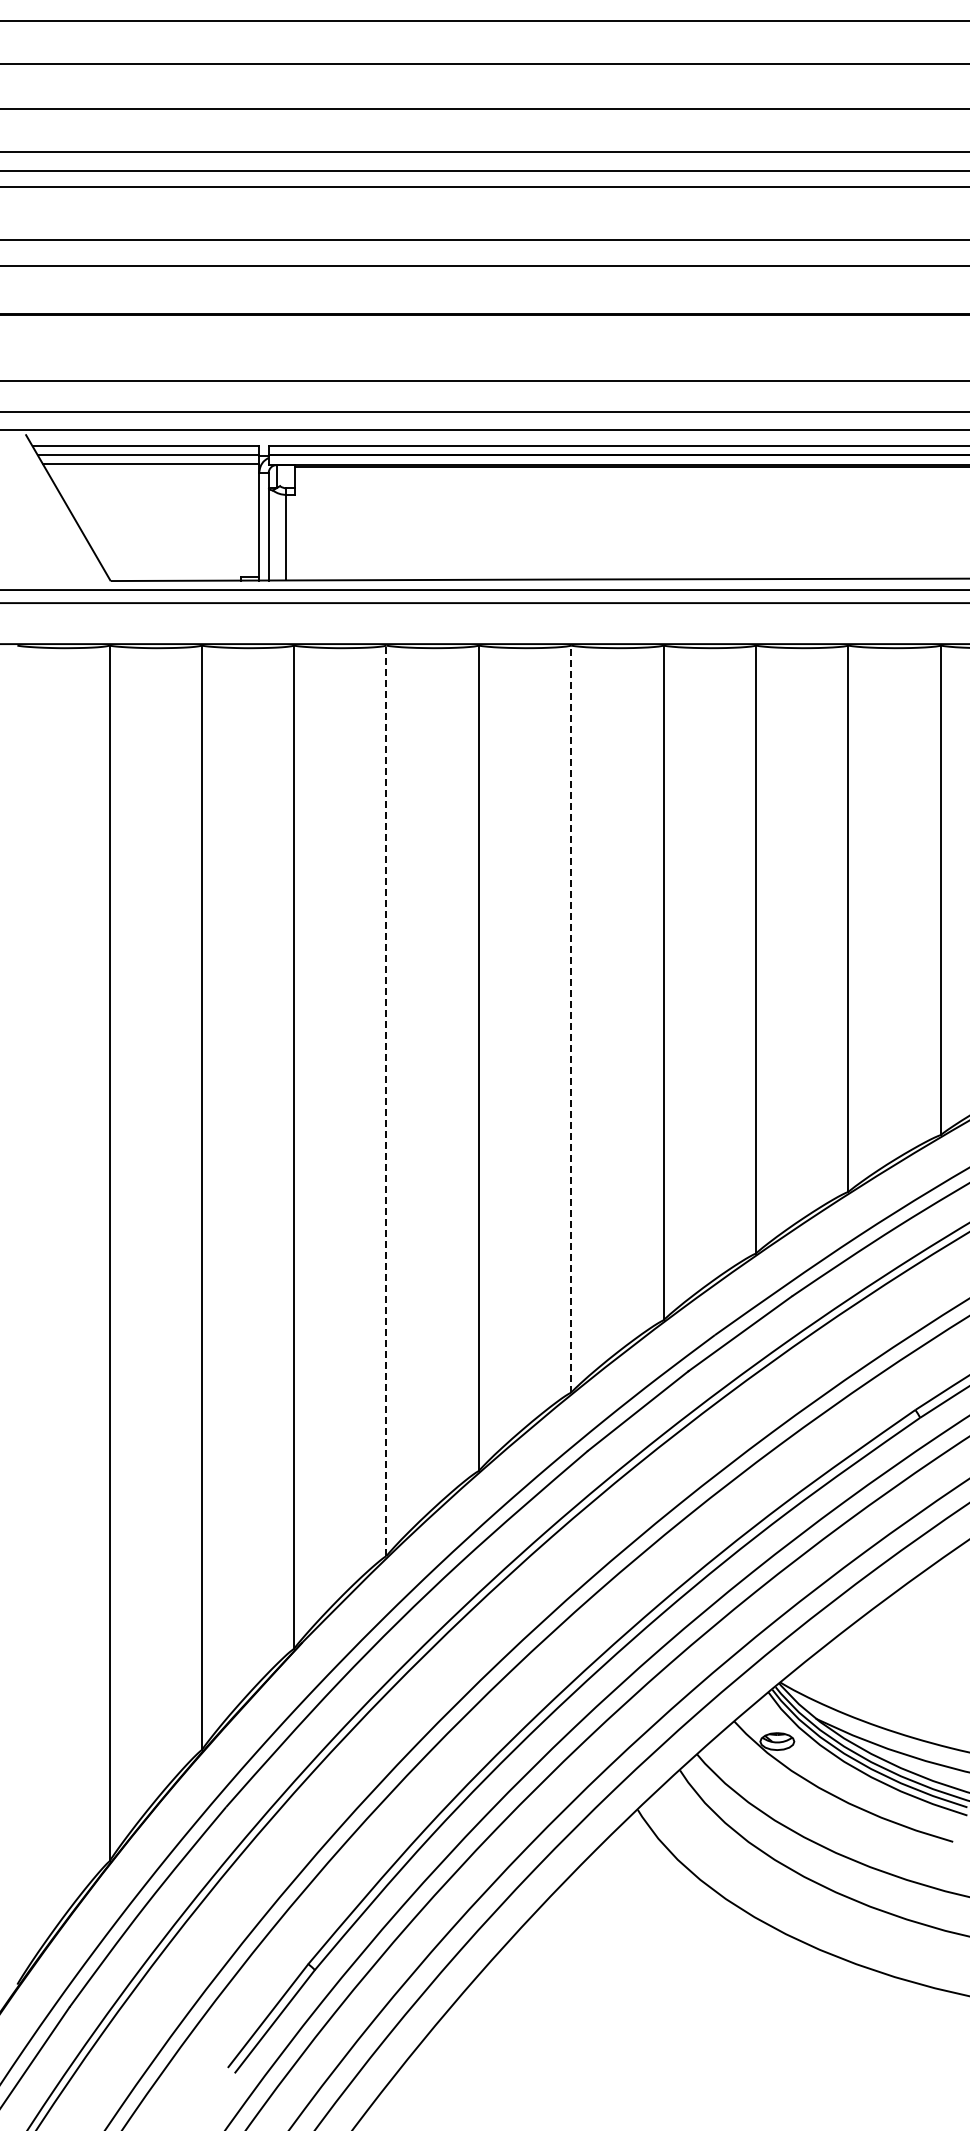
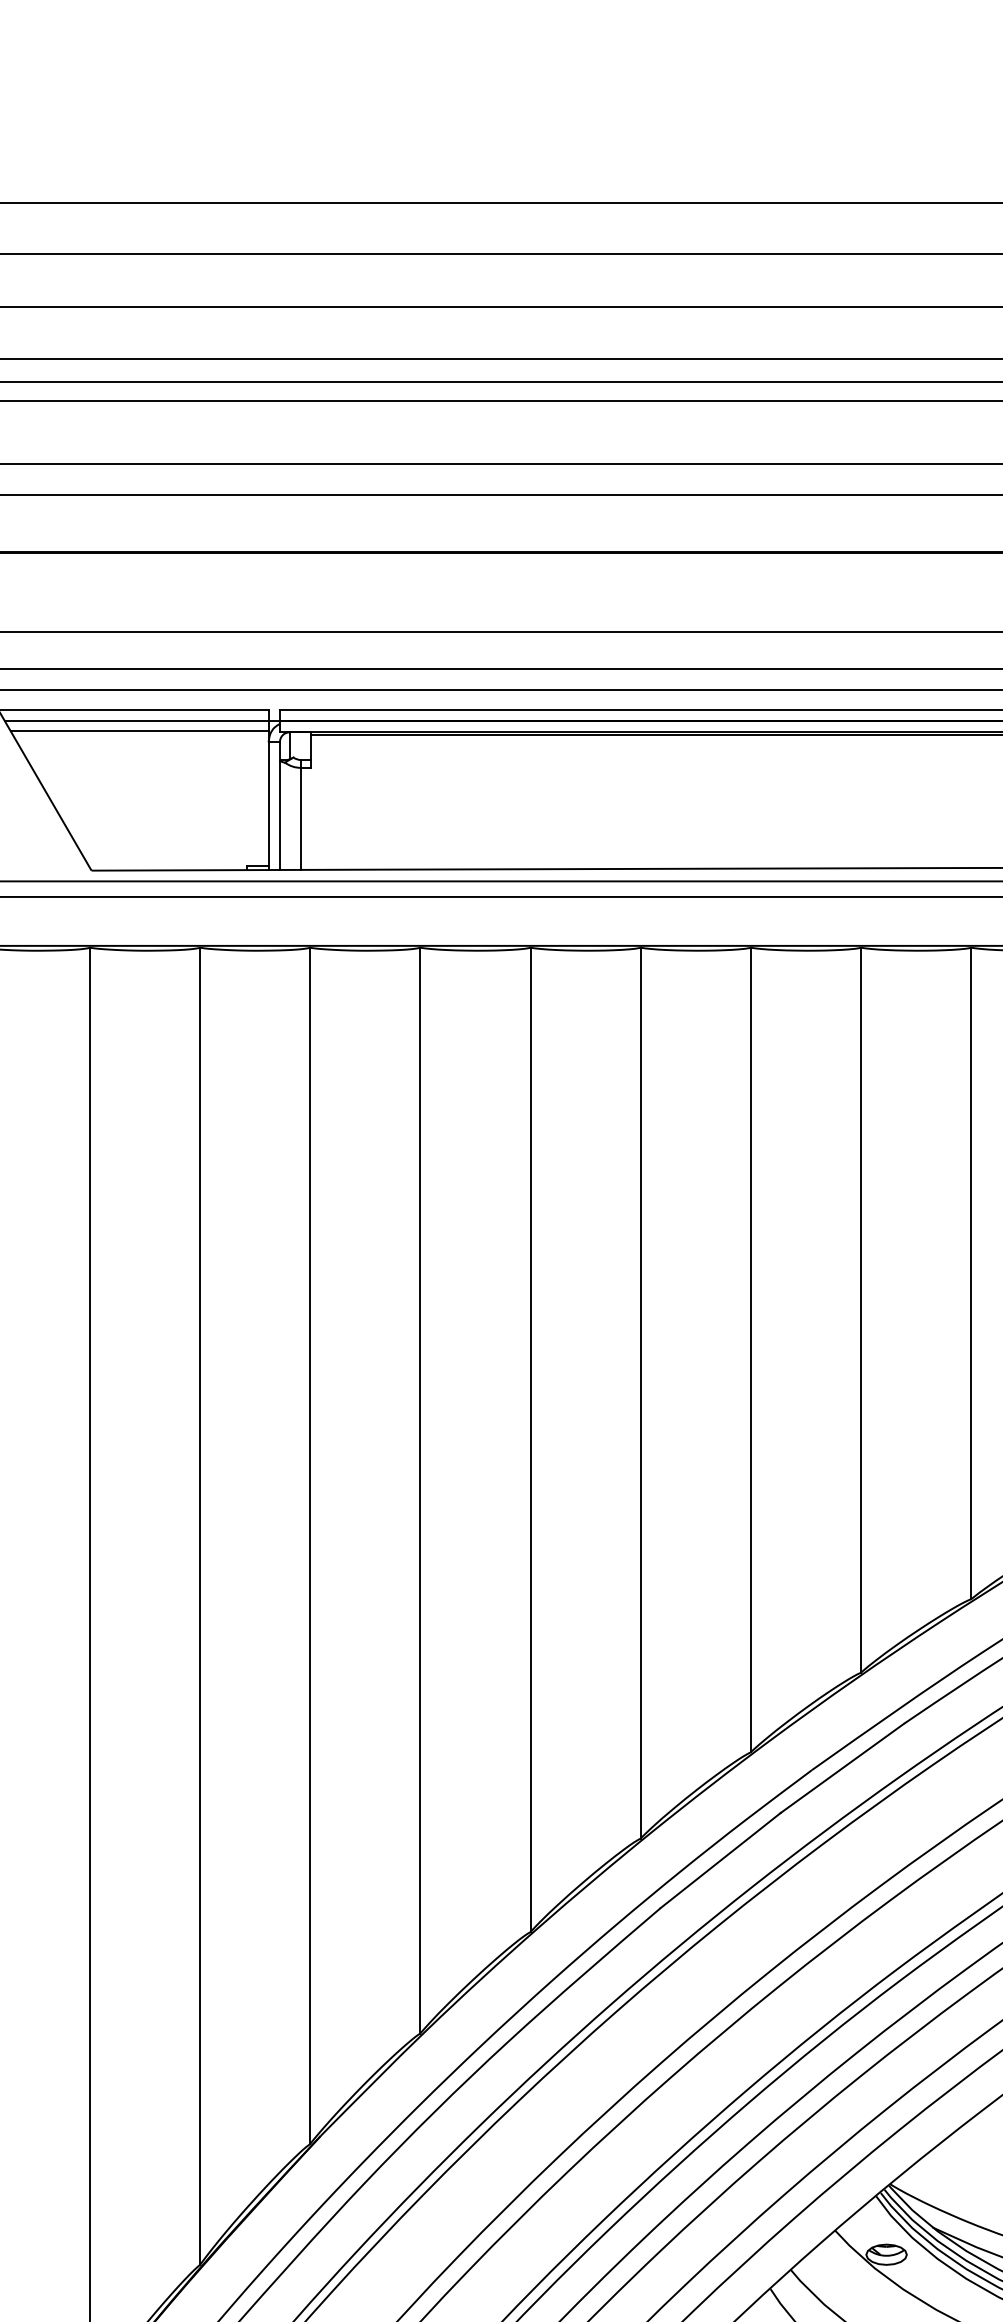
line: (571, 1018) -> (641, 1392), dashed -> solid
line: (386, 1100) -> (420, 1490), dashed -> solid

